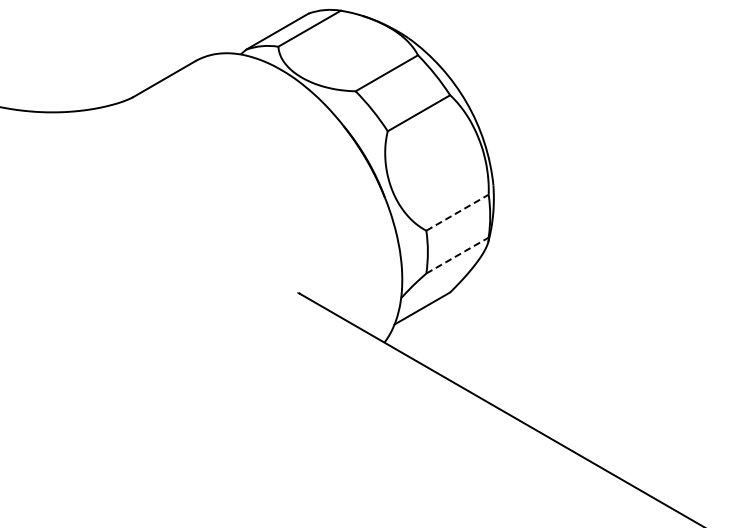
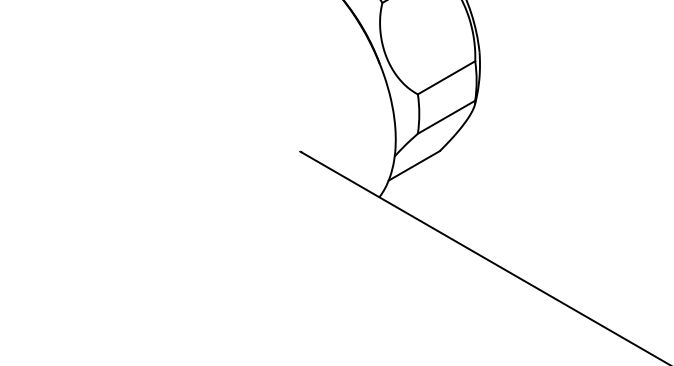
line: (457, 212) -> (446, 77), dashed -> solid
line: (457, 255) -> (446, 117), dashed -> solid

